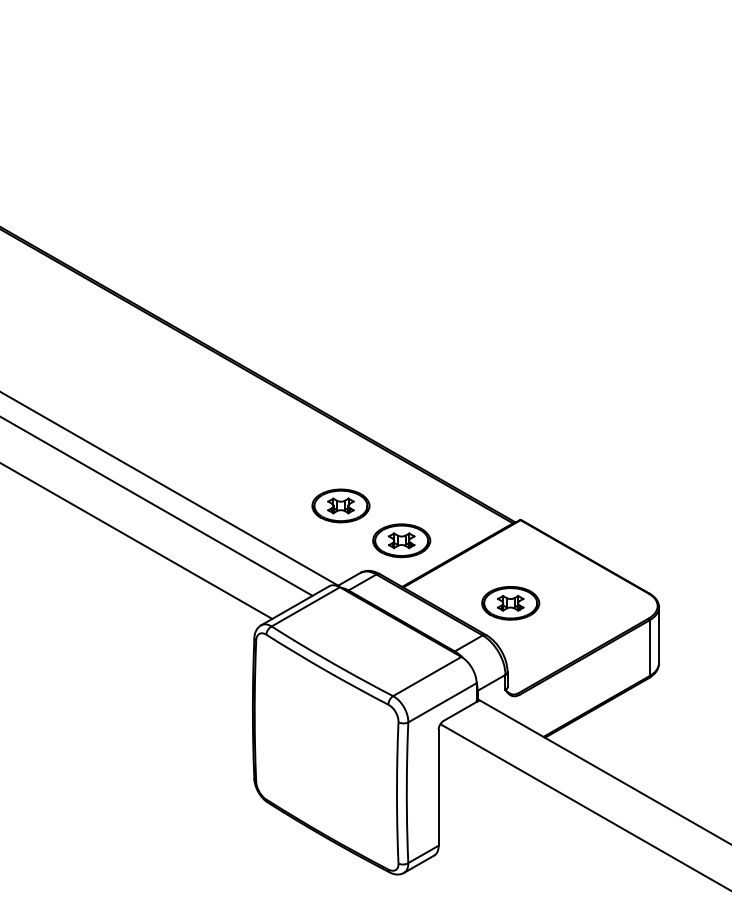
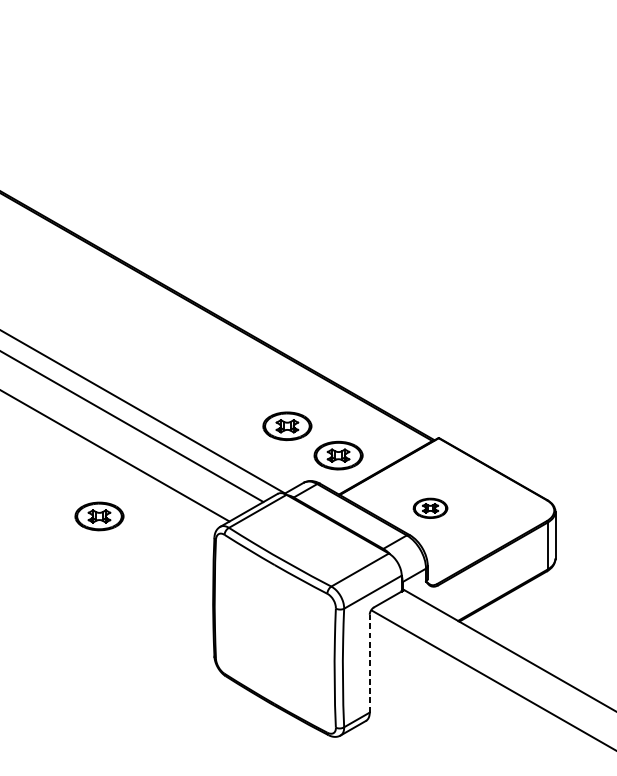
part: (510, 603) -> (430, 508), size x0.7
part: (117, 612) -> (99, 516), added
line: (438, 787) -> (369, 663), solid -> dashed

